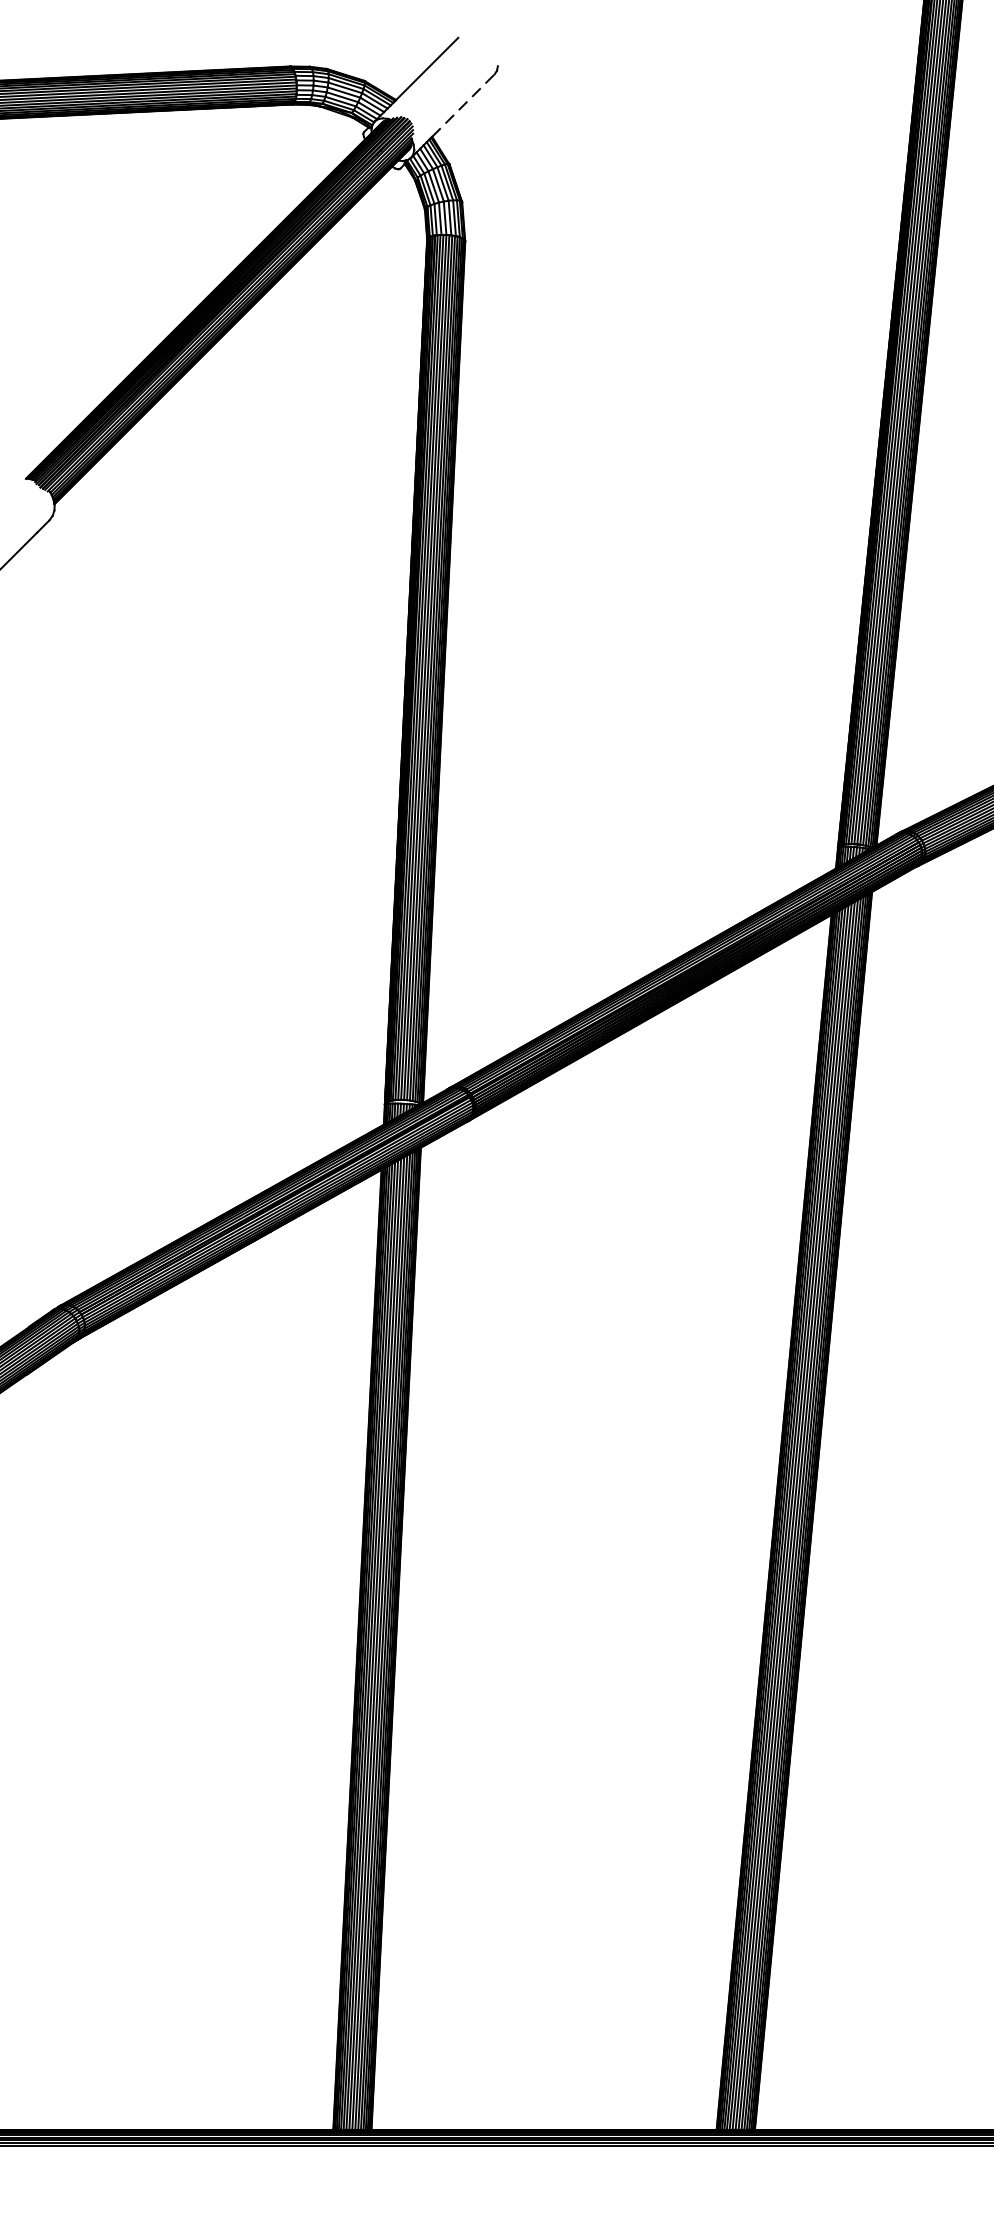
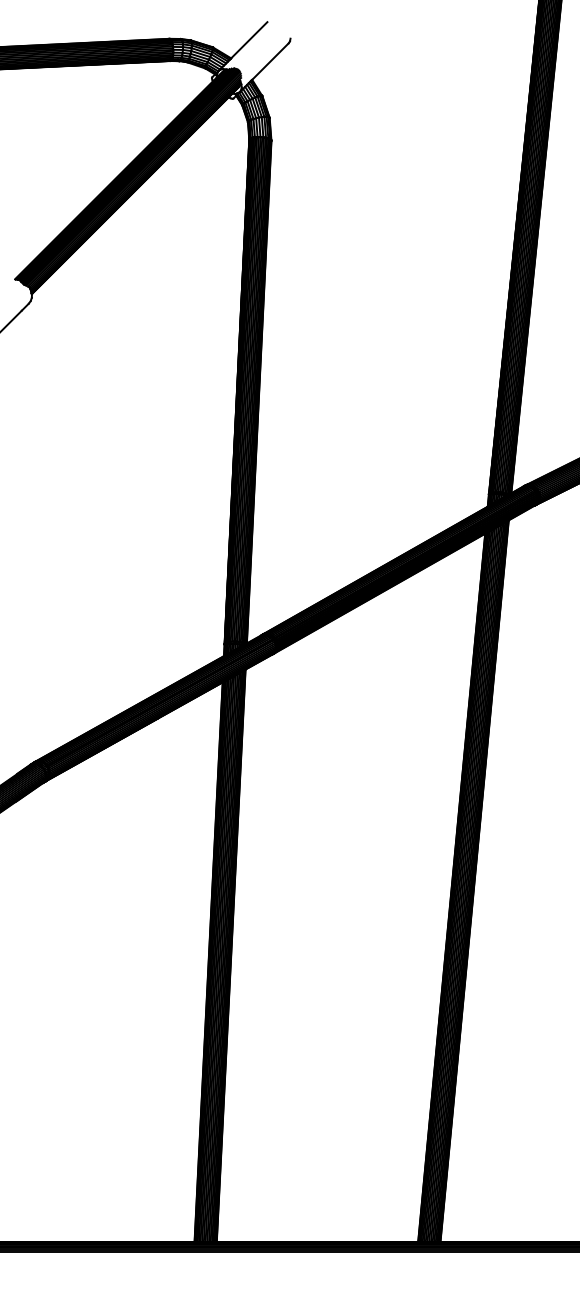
line: (463, 105) -> (270, 61), dashed -> solid

